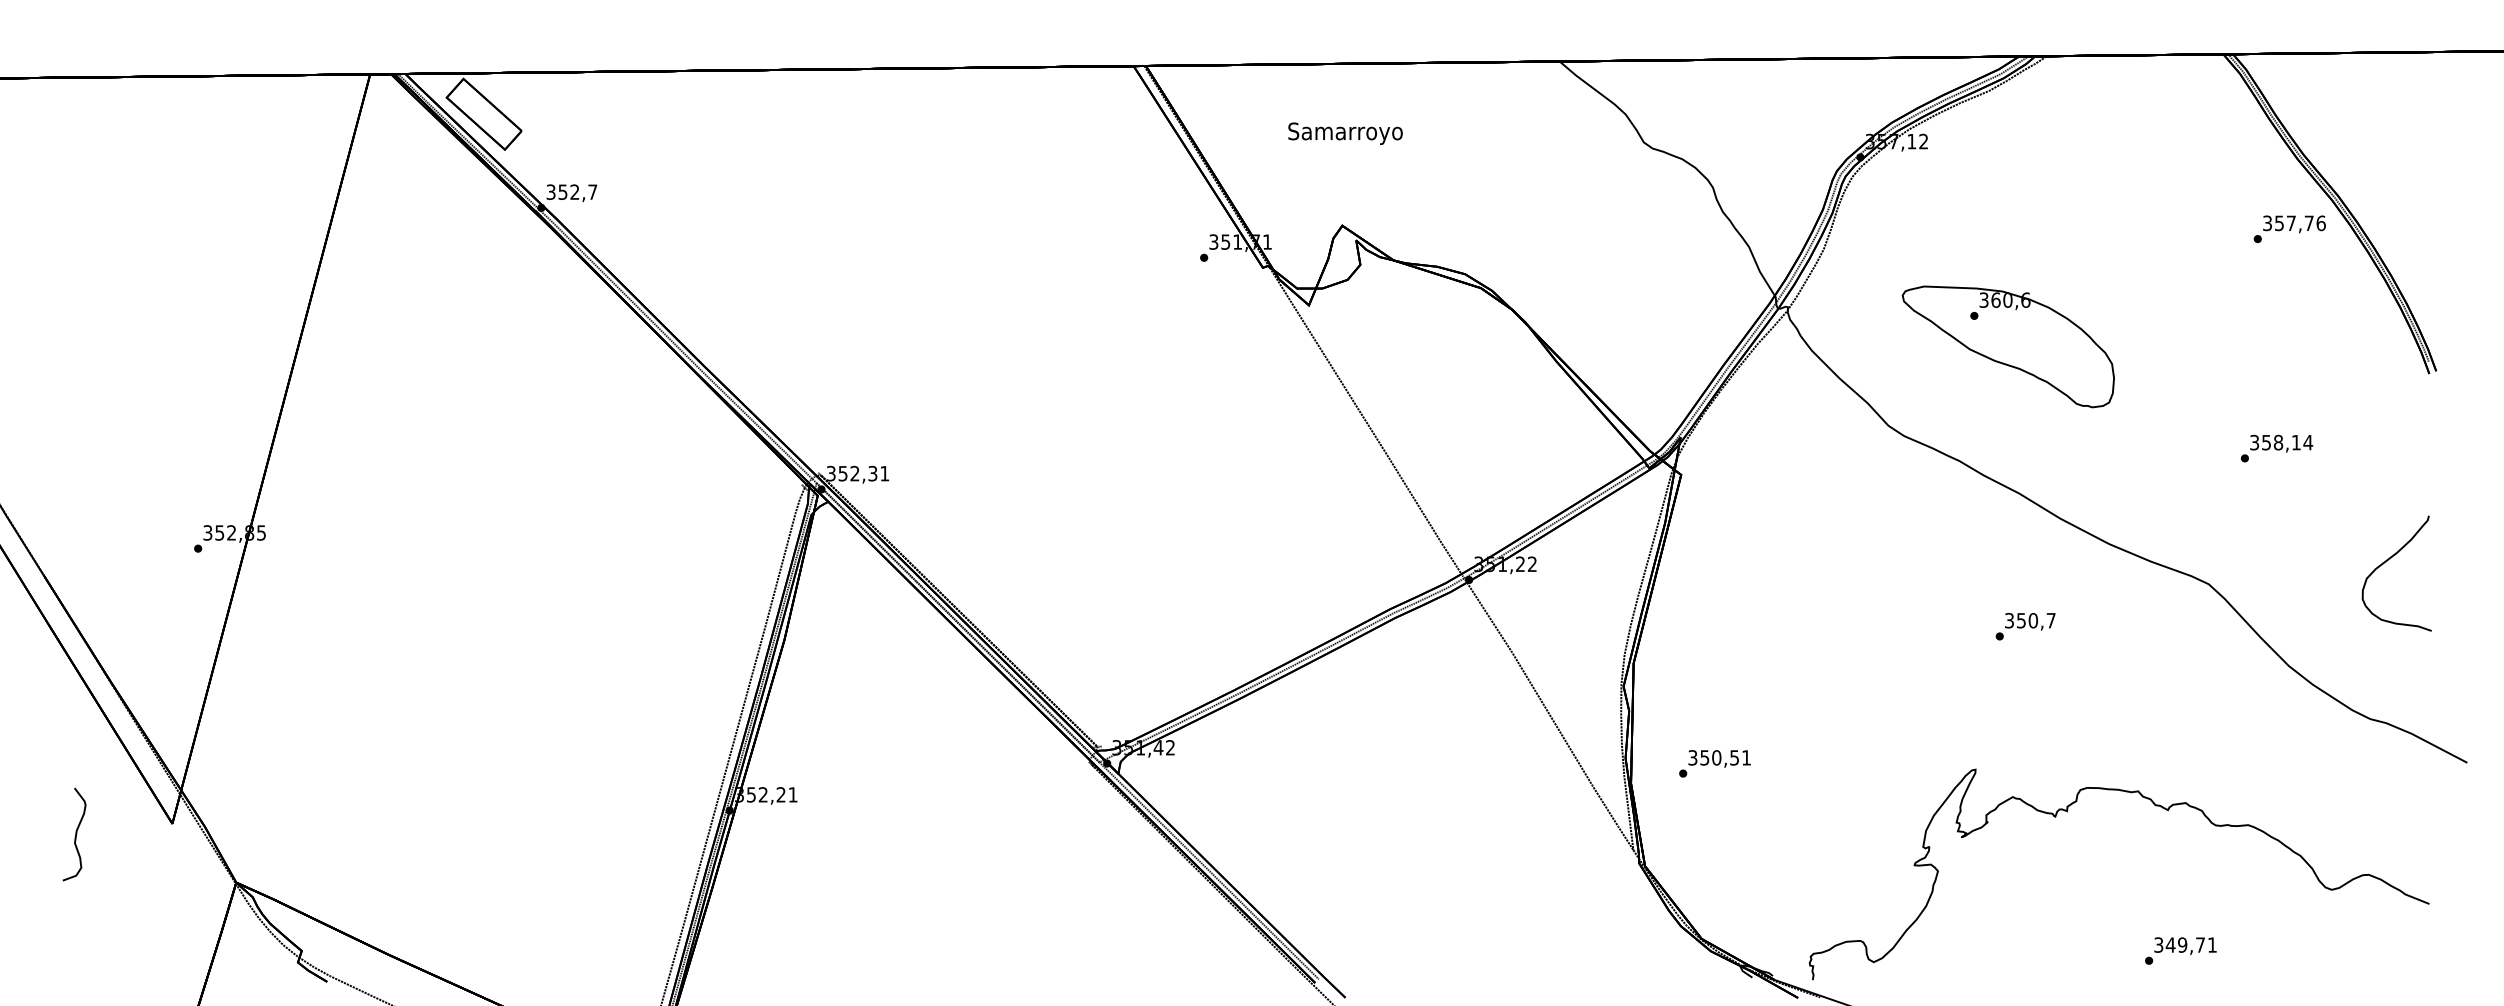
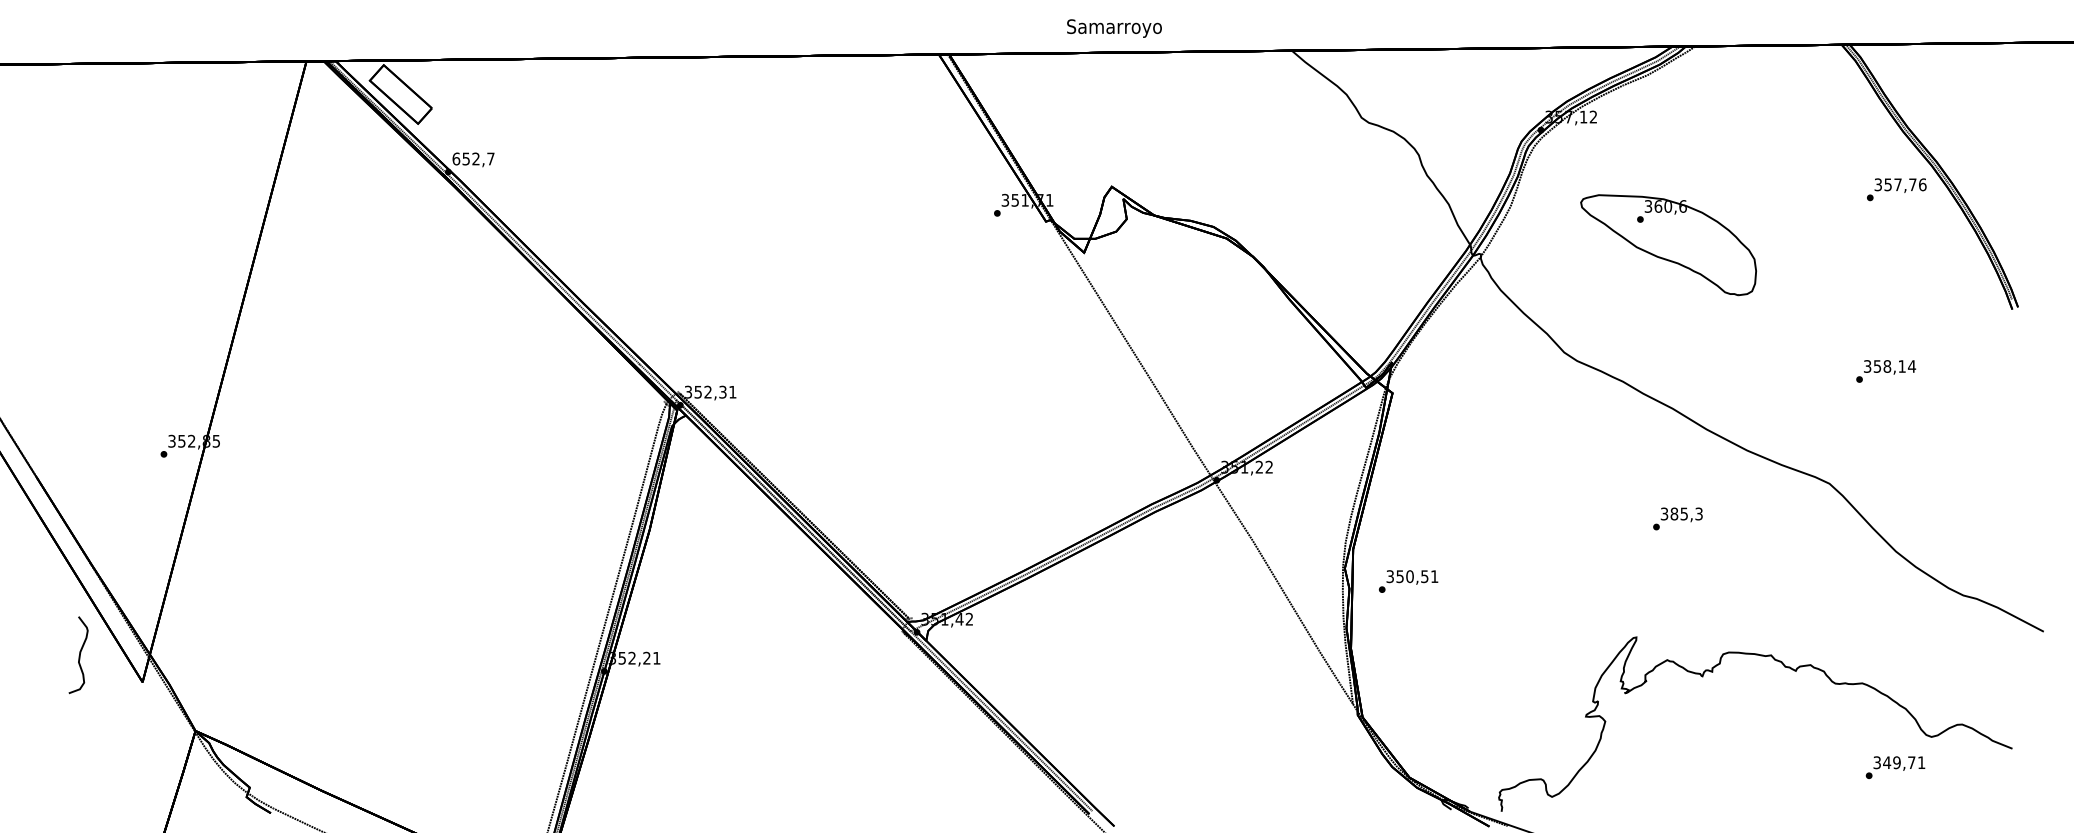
text: (1345, 133) -> (1114, 28), moved
text: (551, 191) -> (456, 158), 352,7 -> 652,7
part: (2008, 347) -> (1668, 245), moved
curve: (2387, 562) -> (1977, 465), removed
text: (2036, 620) -> (1686, 513), 350,7 -> 385,3
text: (1714, 763) -> (1408, 581), moved
part: (74, 834) -> (78, 655), moved
text: (2180, 950) -> (1895, 767), moved

